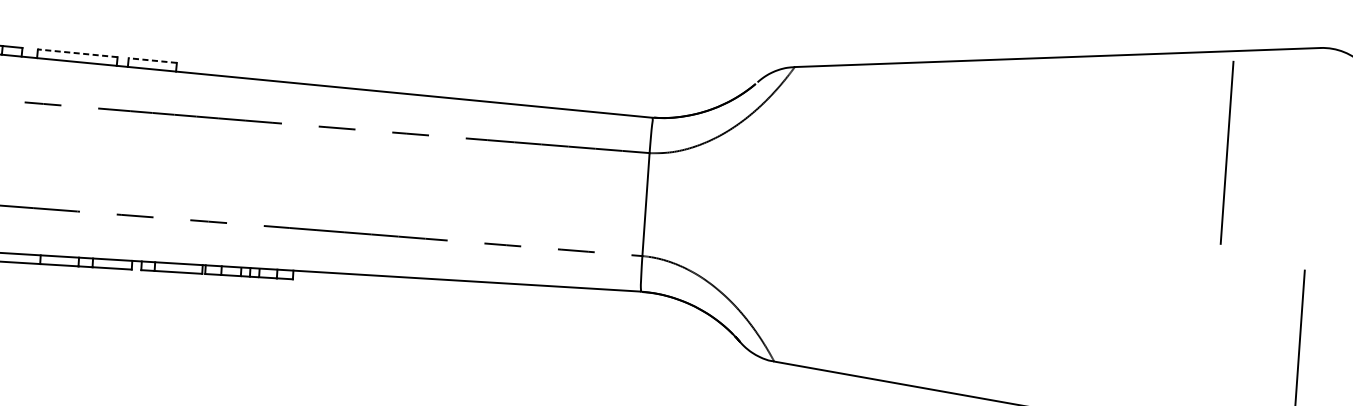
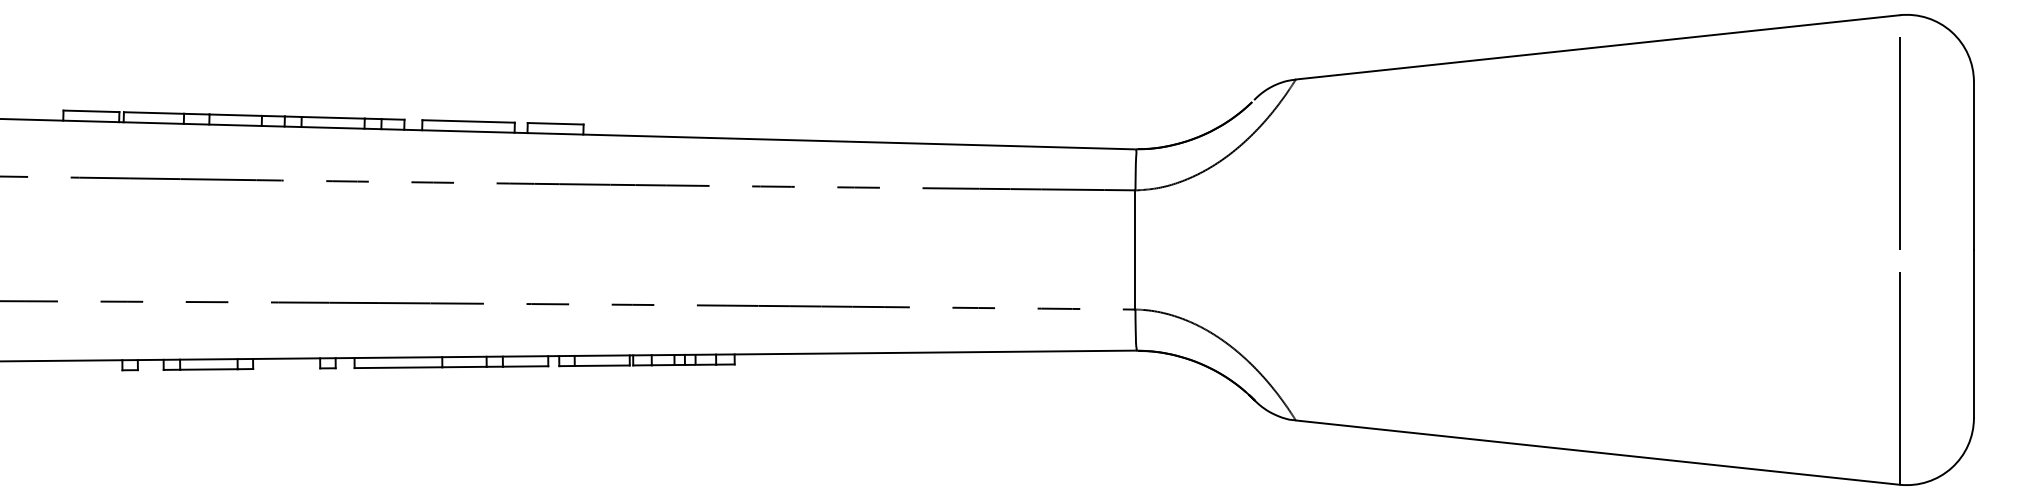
line: (77, 53) -> (468, 121), dashed -> solid
line: (152, 60) -> (555, 123), dashed -> solid
line: (1226, 152) -> (1899, 143), moved

